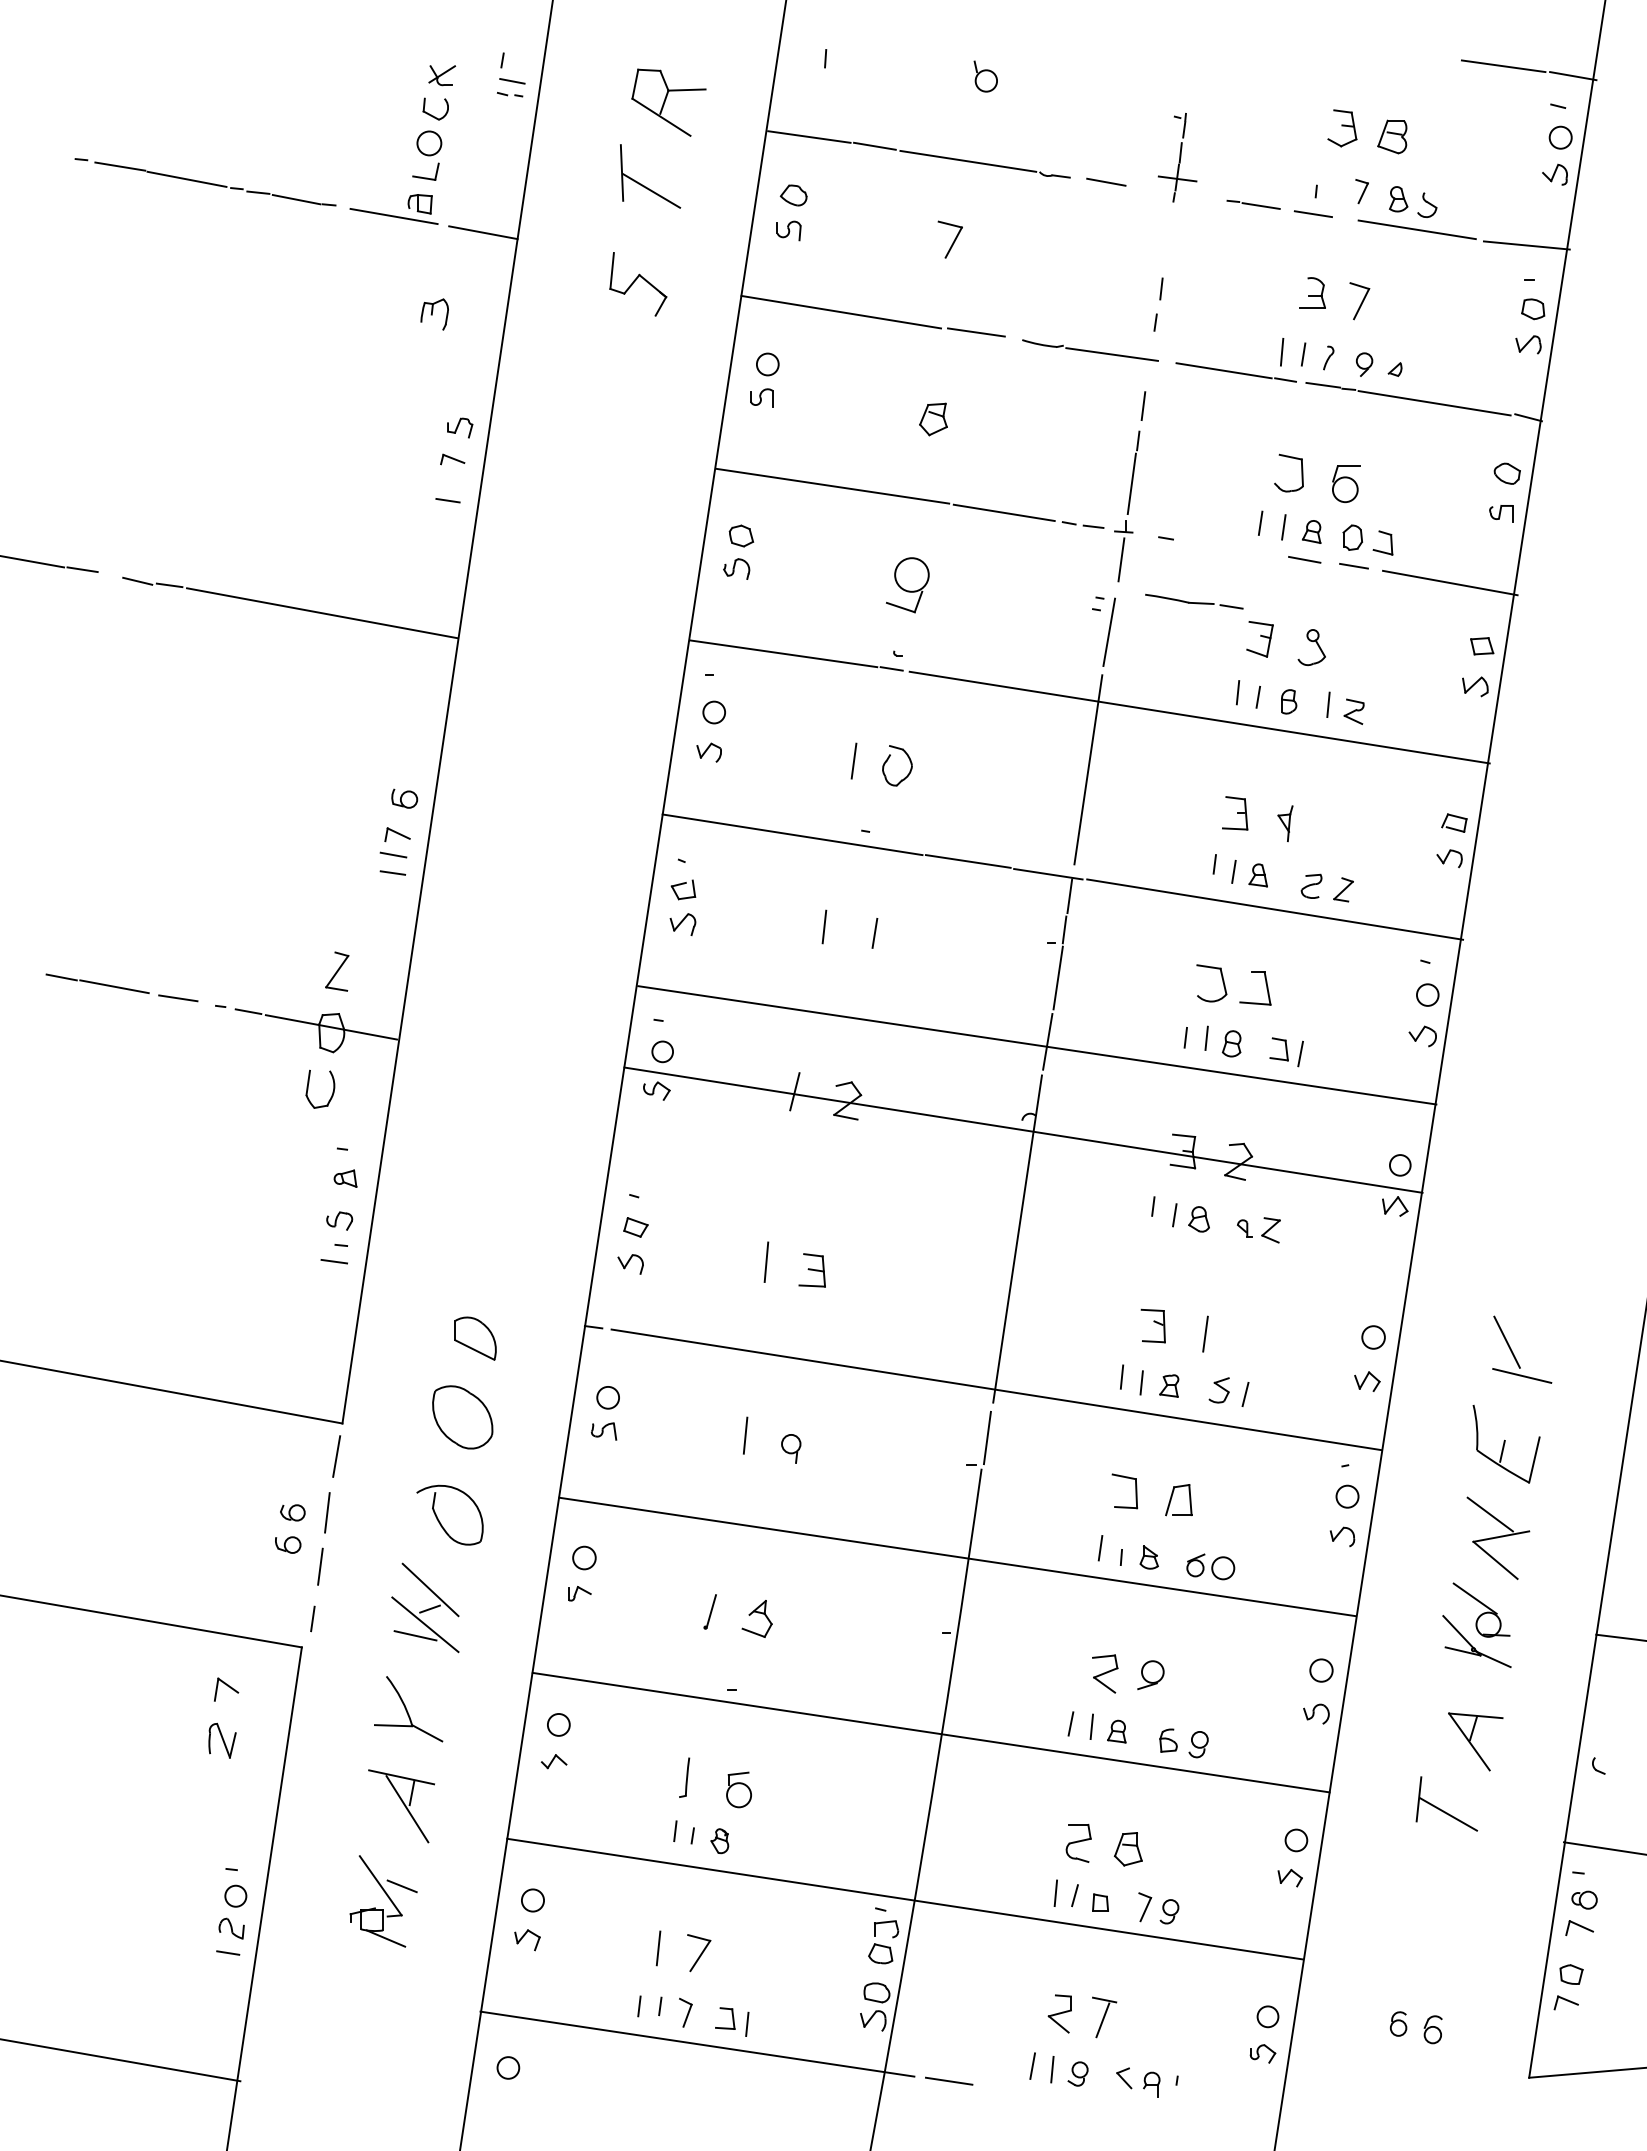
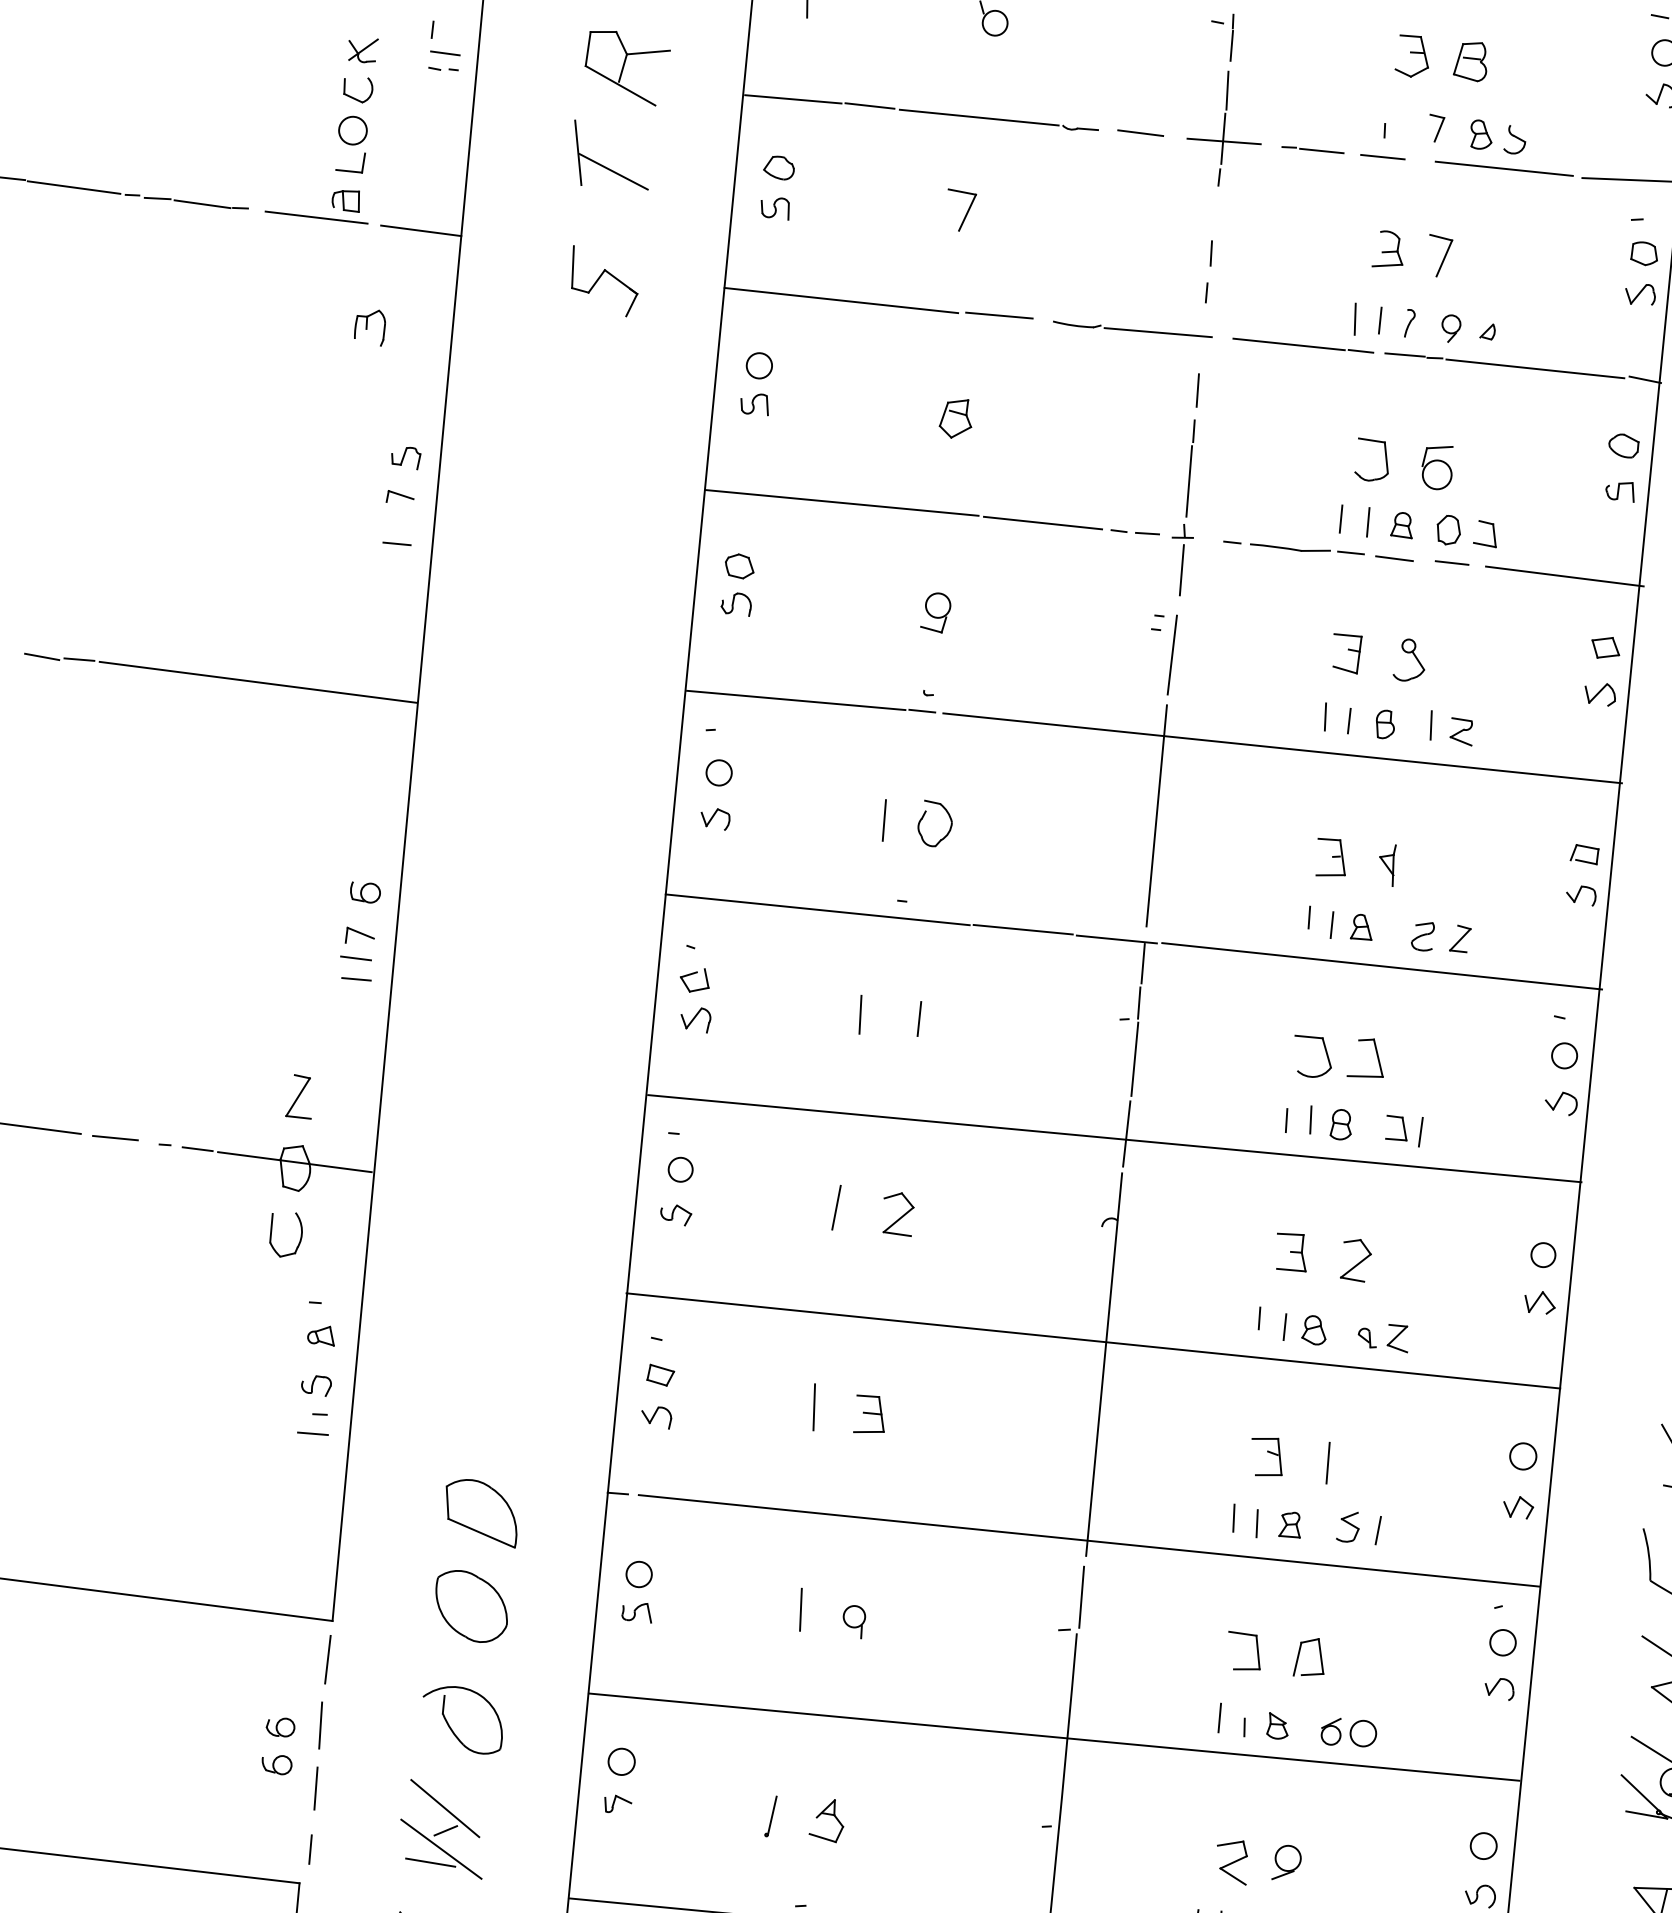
part: (1177, 157) -> (1221, 99), size x1.67
part: (907, 585) -> (935, 613), size x0.62
part: (1194, 601) -> (1307, 549), moved
line: (1023, 1129) -> (1093, 1340), moved
part: (475, 1338) -> (481, 1514), size x1.43

